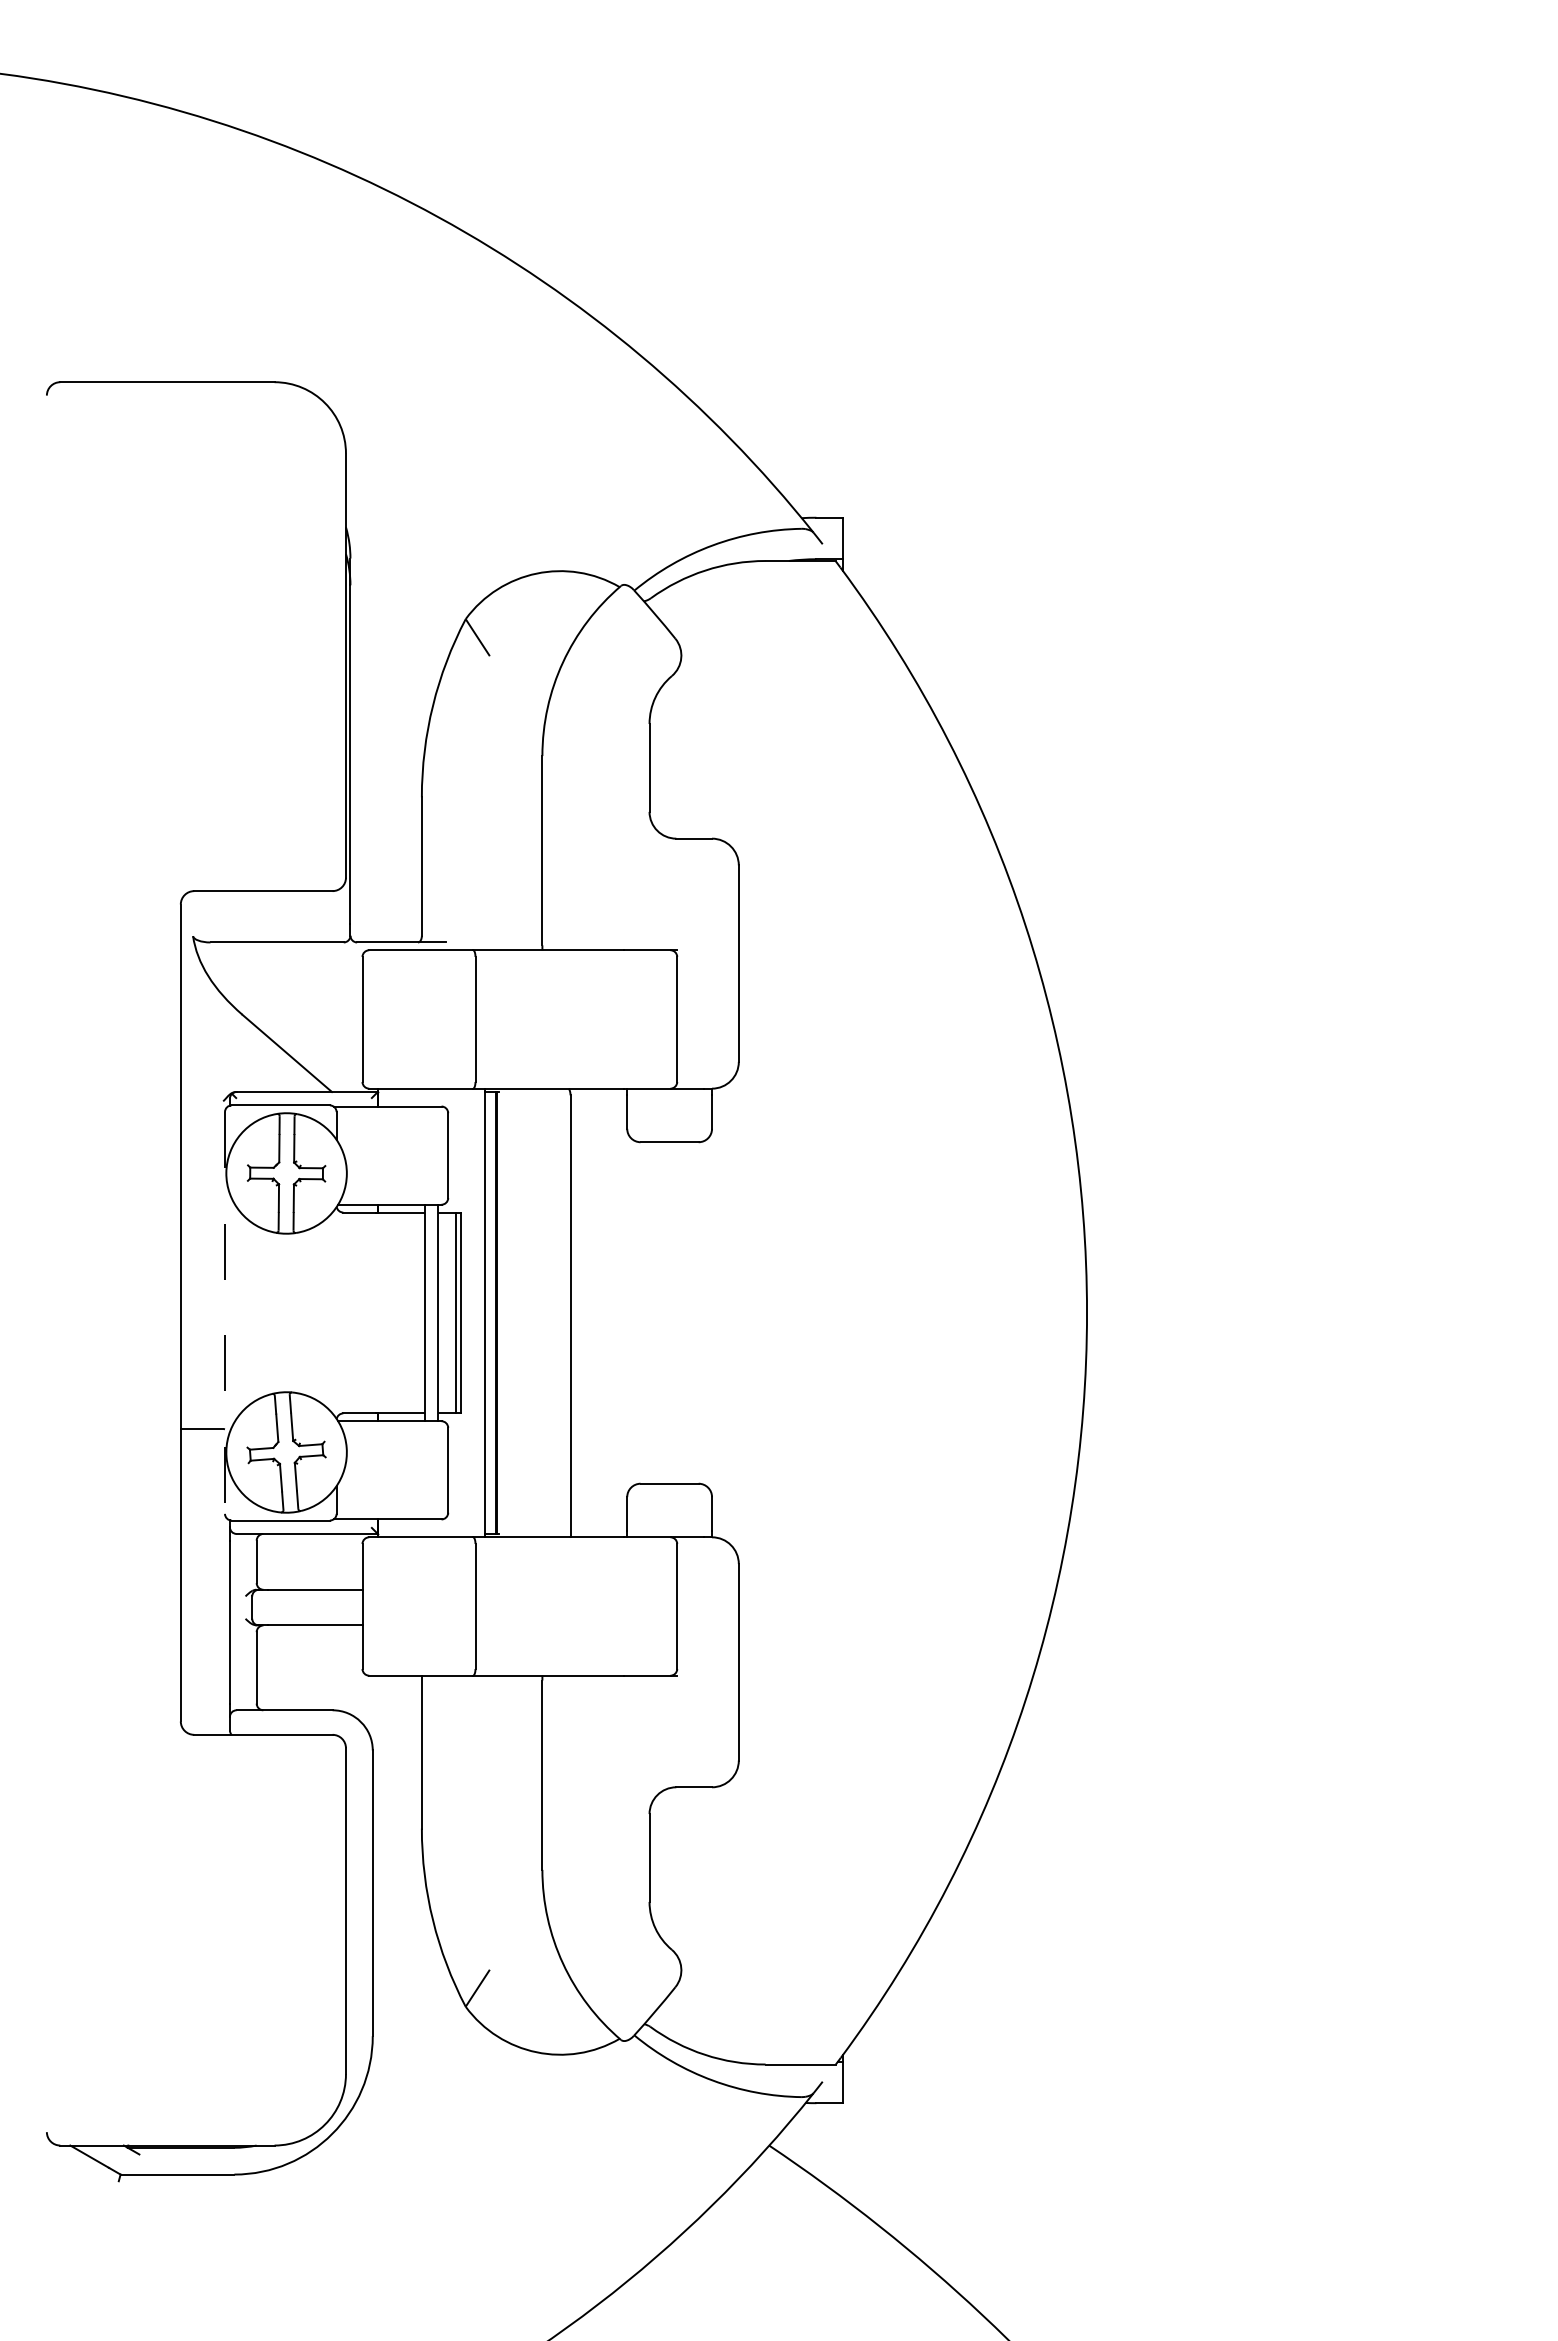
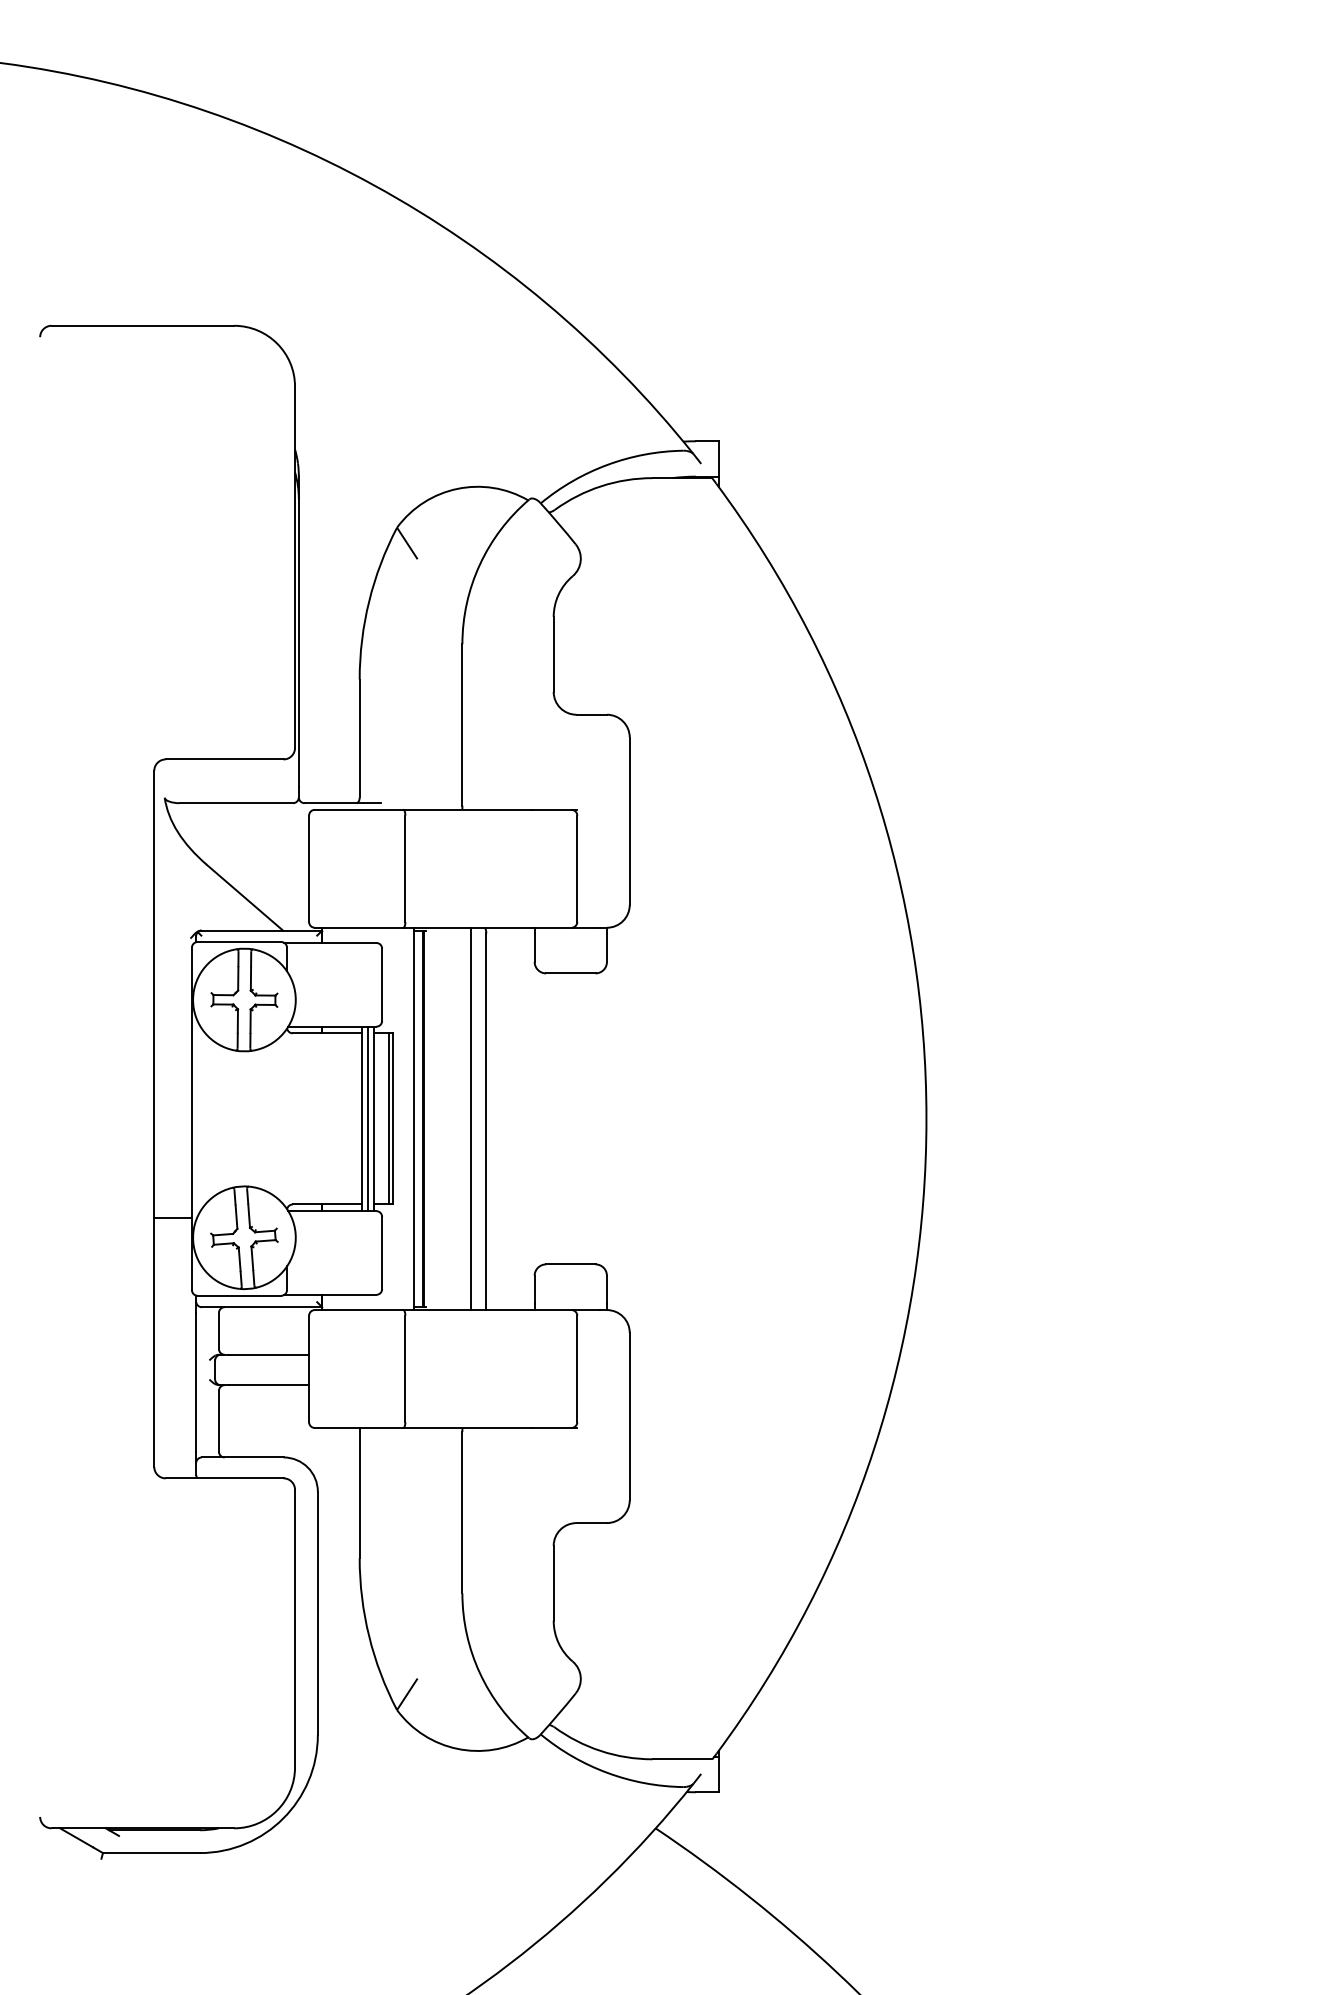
line: (225, 1312) -> (192, 1118), dashed -> solid
line: (431, 1312) -> (367, 1118), added
line: (552, 1312) -> (470, 1118), added

